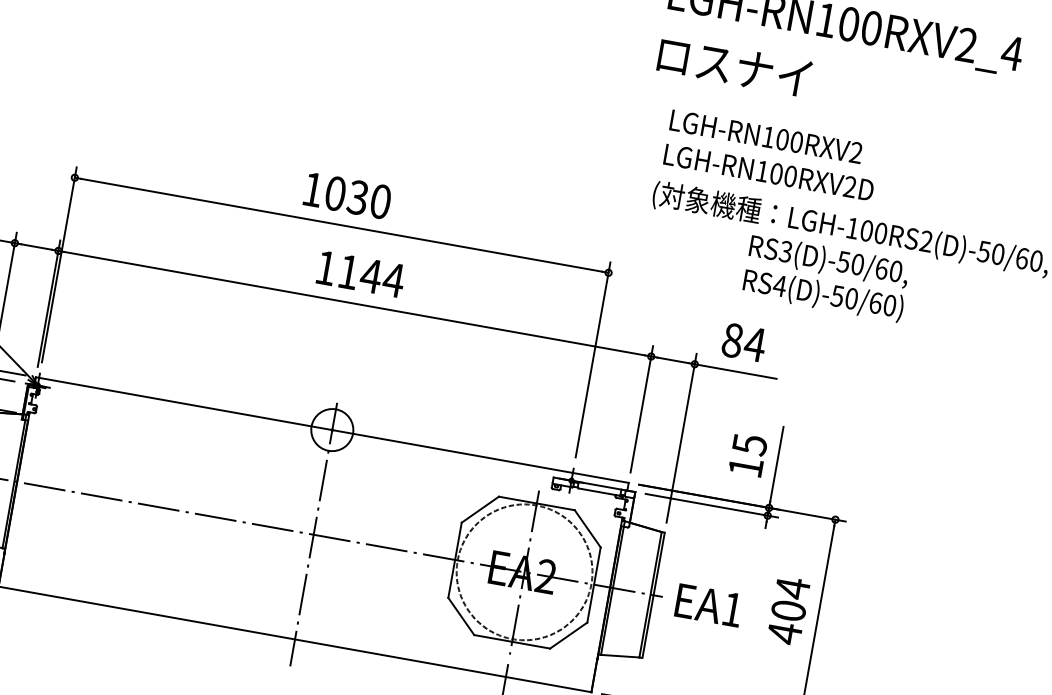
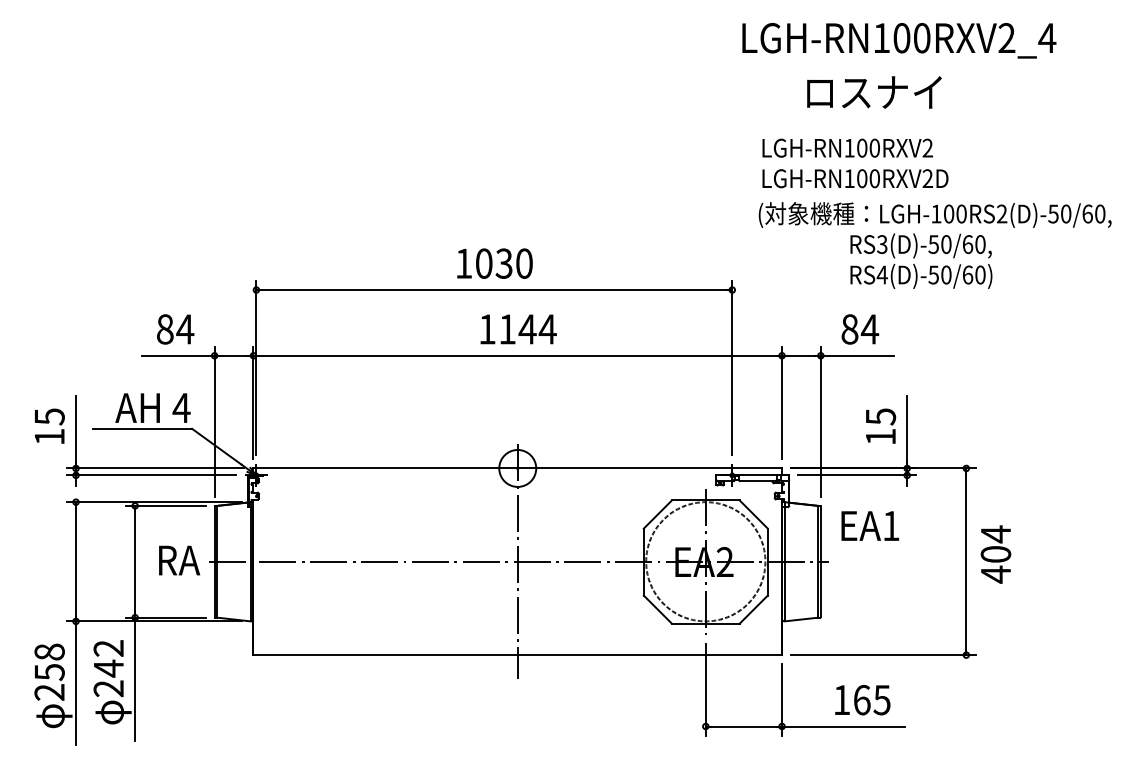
text: (734, 66) -> (874, 92), moved
text: (708, 604) -> (869, 525), moved
text: (788, 610) -> (995, 554), moved

